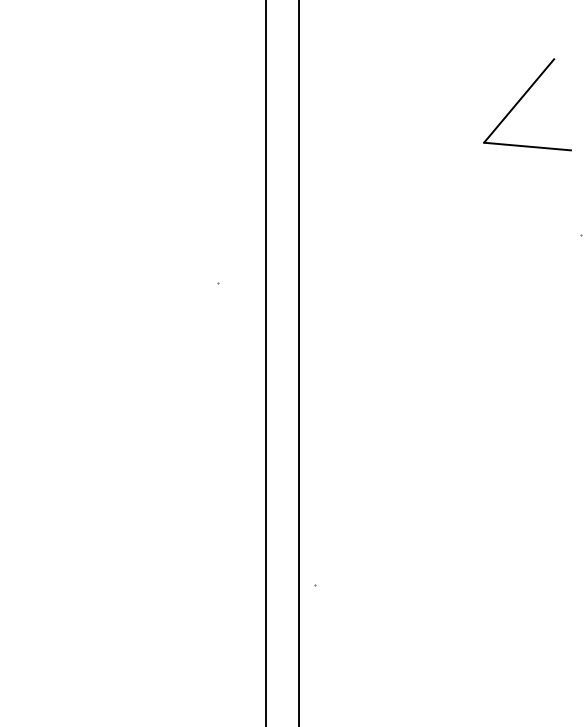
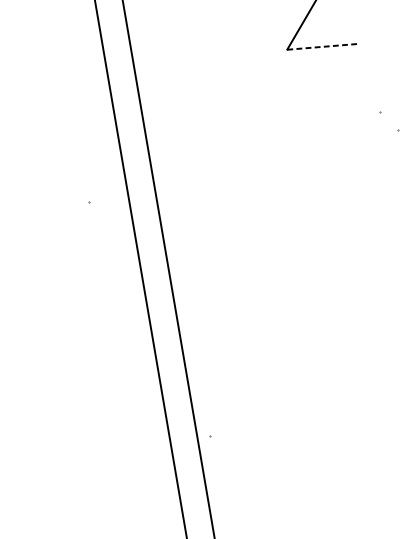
line: (527, 146) -> (323, 46), solid -> dashed

